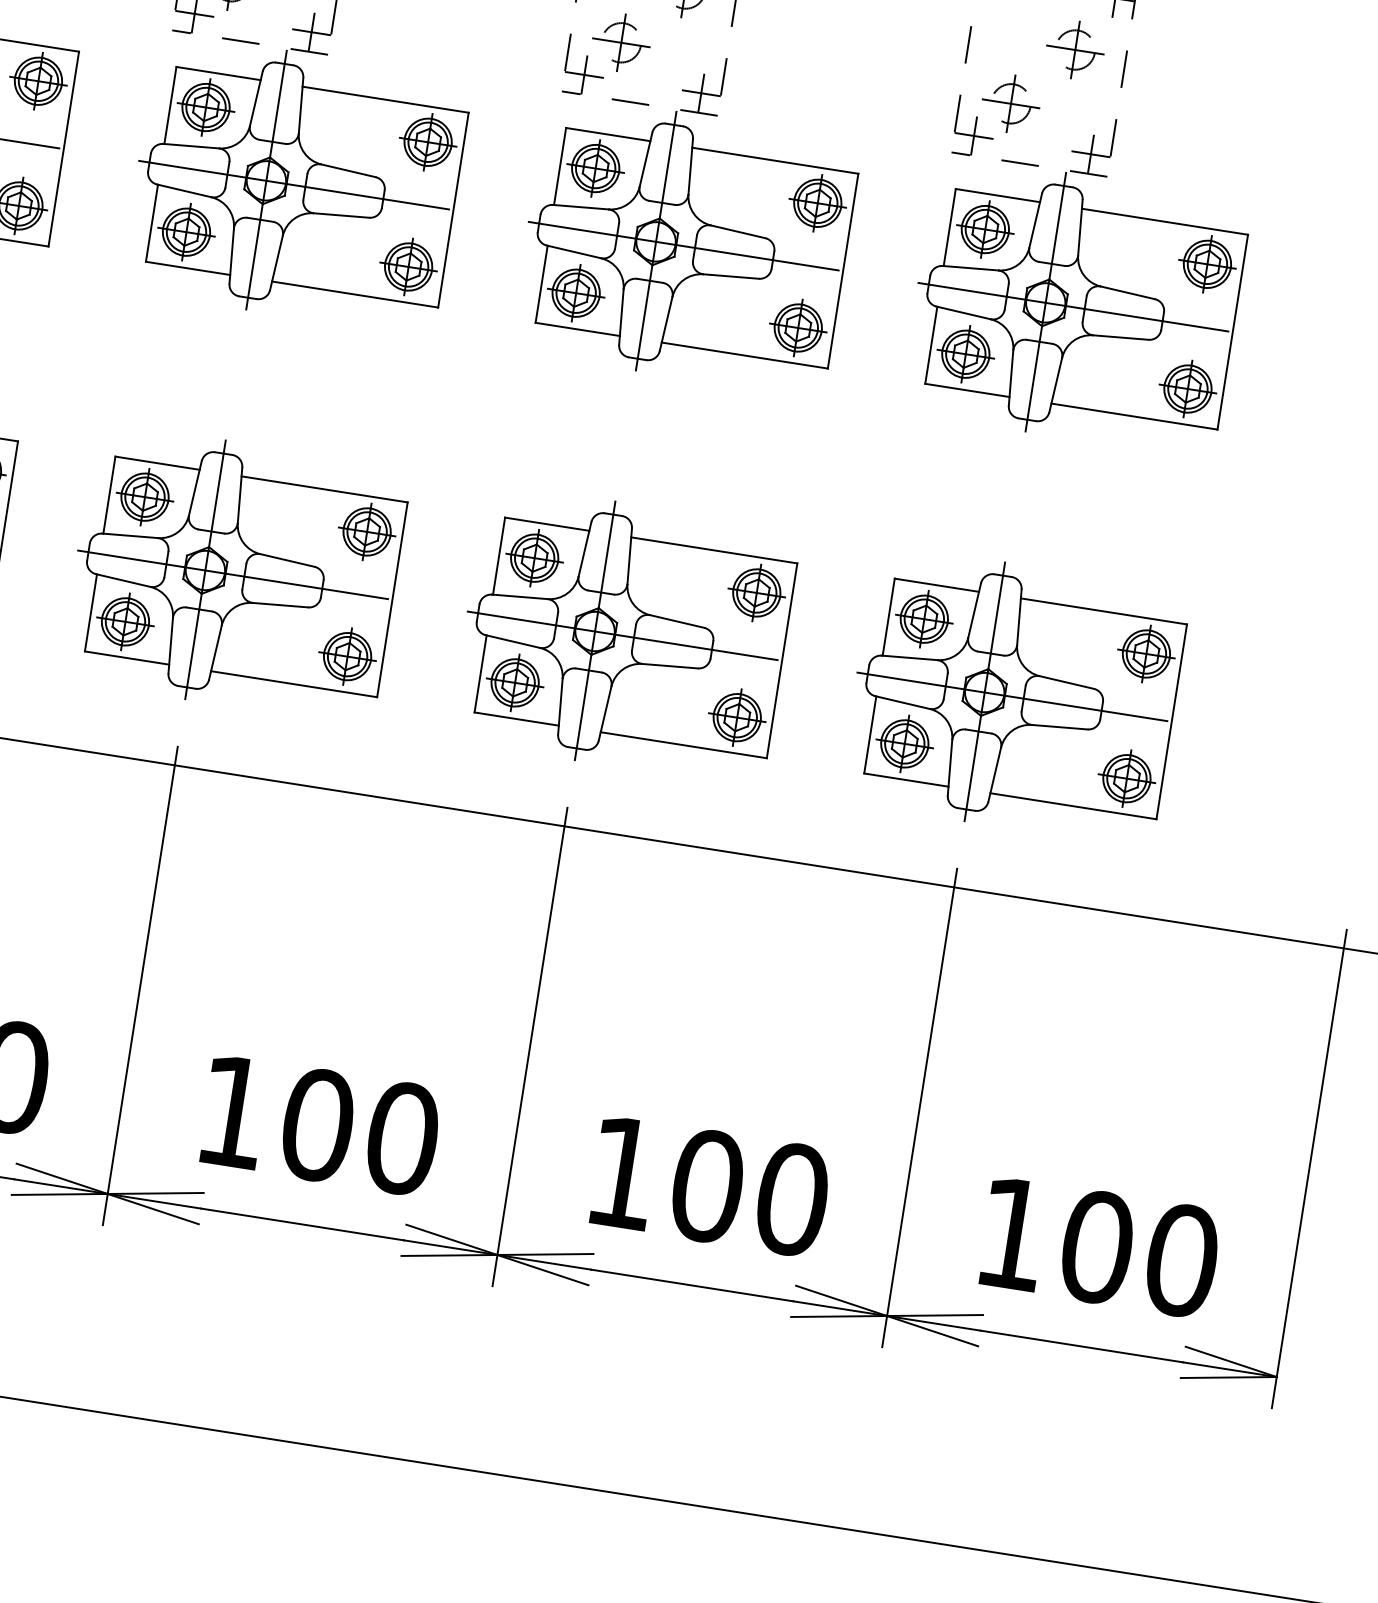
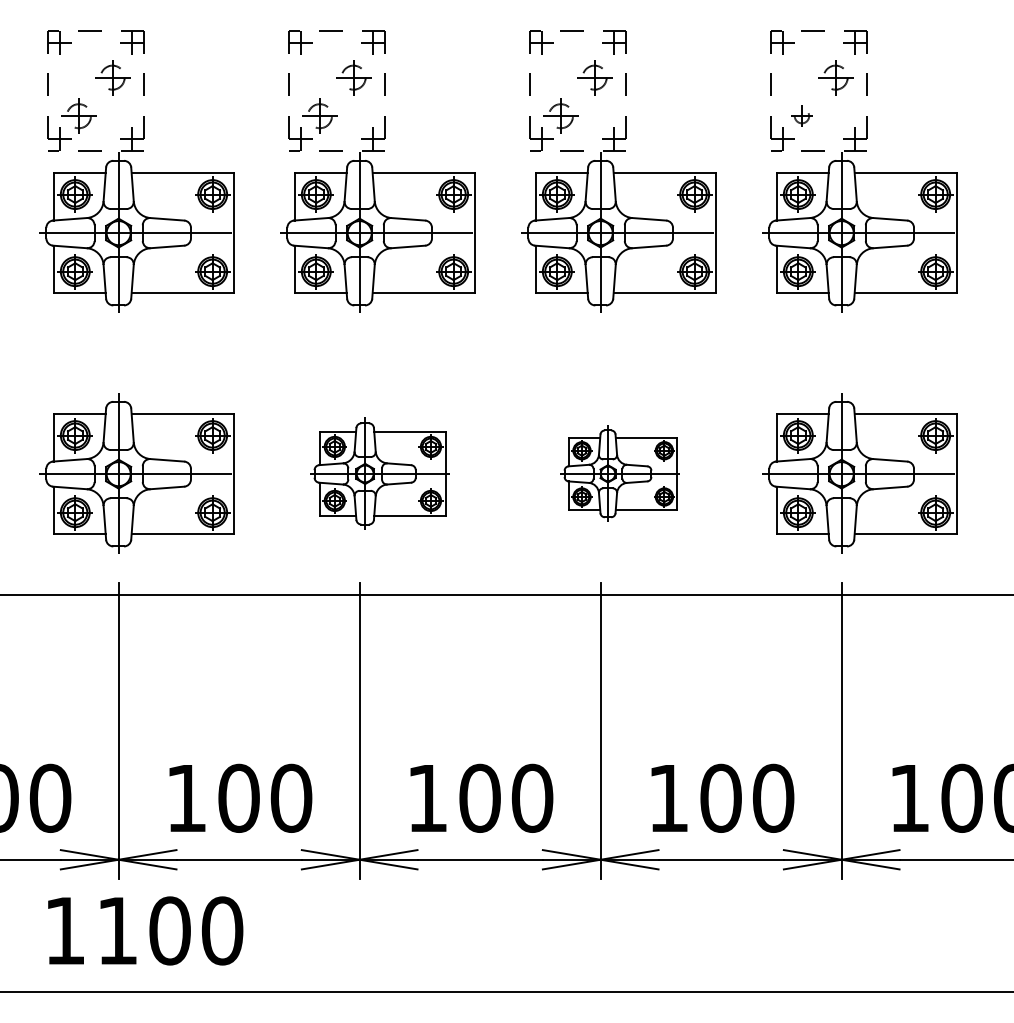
part: (1010, 102) -> (801, 115), size x0.6
part: (234, 573) -> (377, 473), size x0.7
part: (624, 635) -> (618, 473), size x0.6

